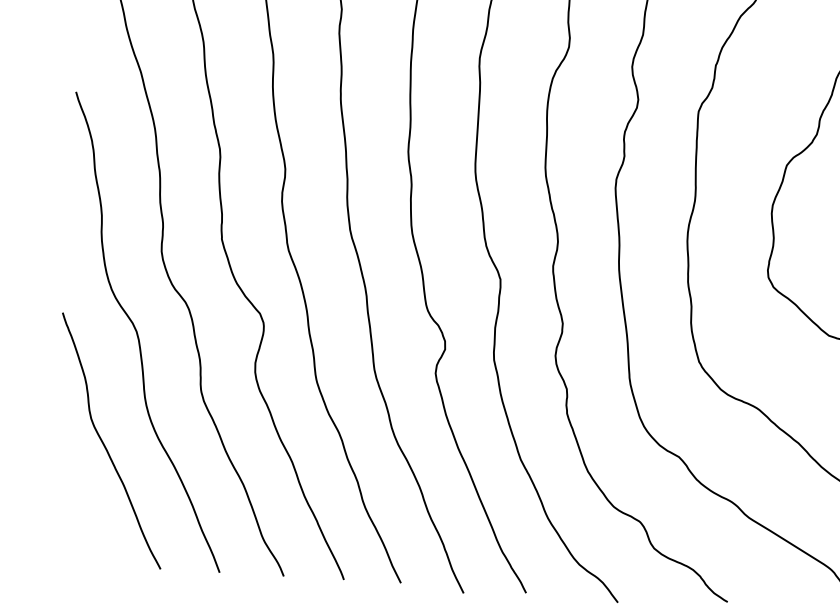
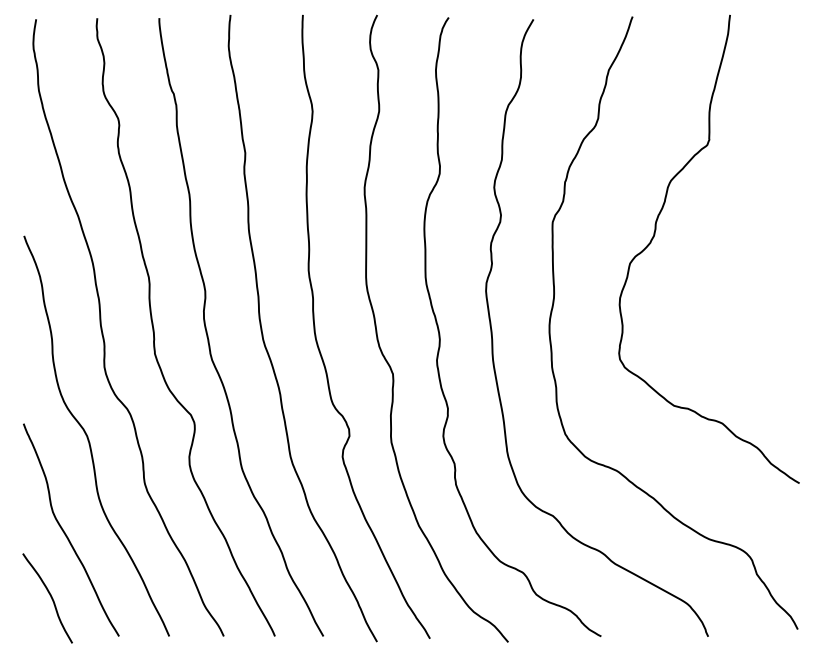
curve: (82, 518) -> (50, 597), added

